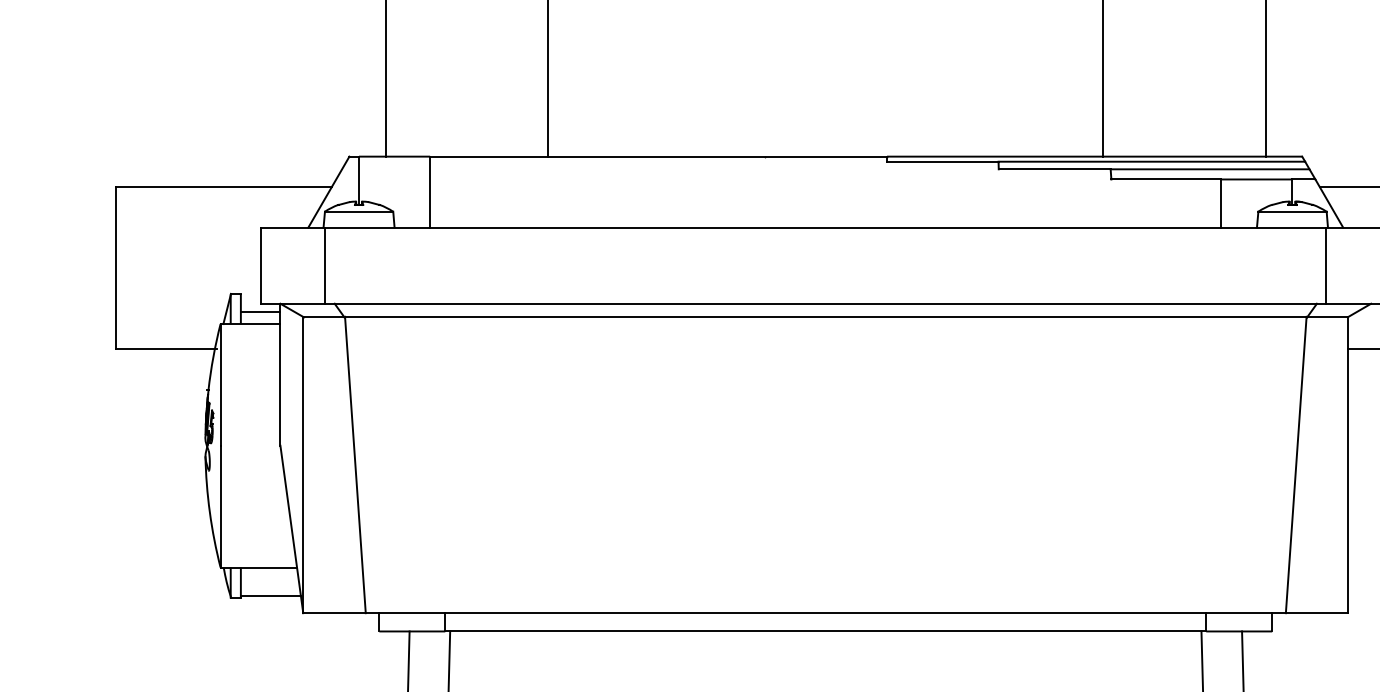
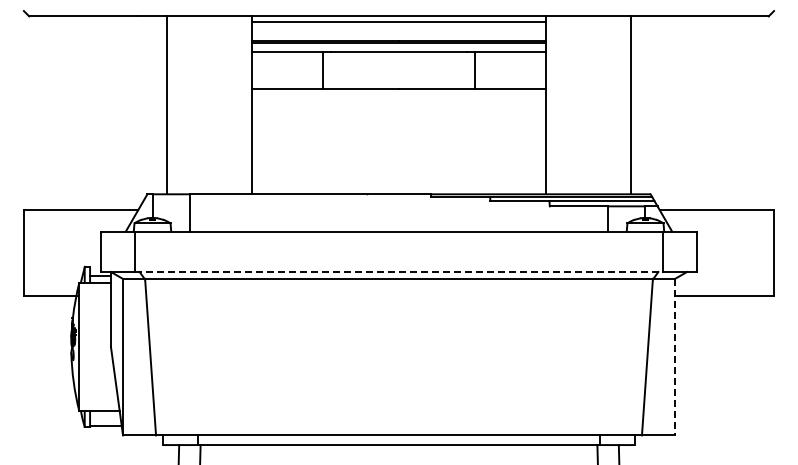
line: (826, 302) -> (399, 271), solid -> dashed
line: (1347, 465) -> (674, 357), solid -> dashed

